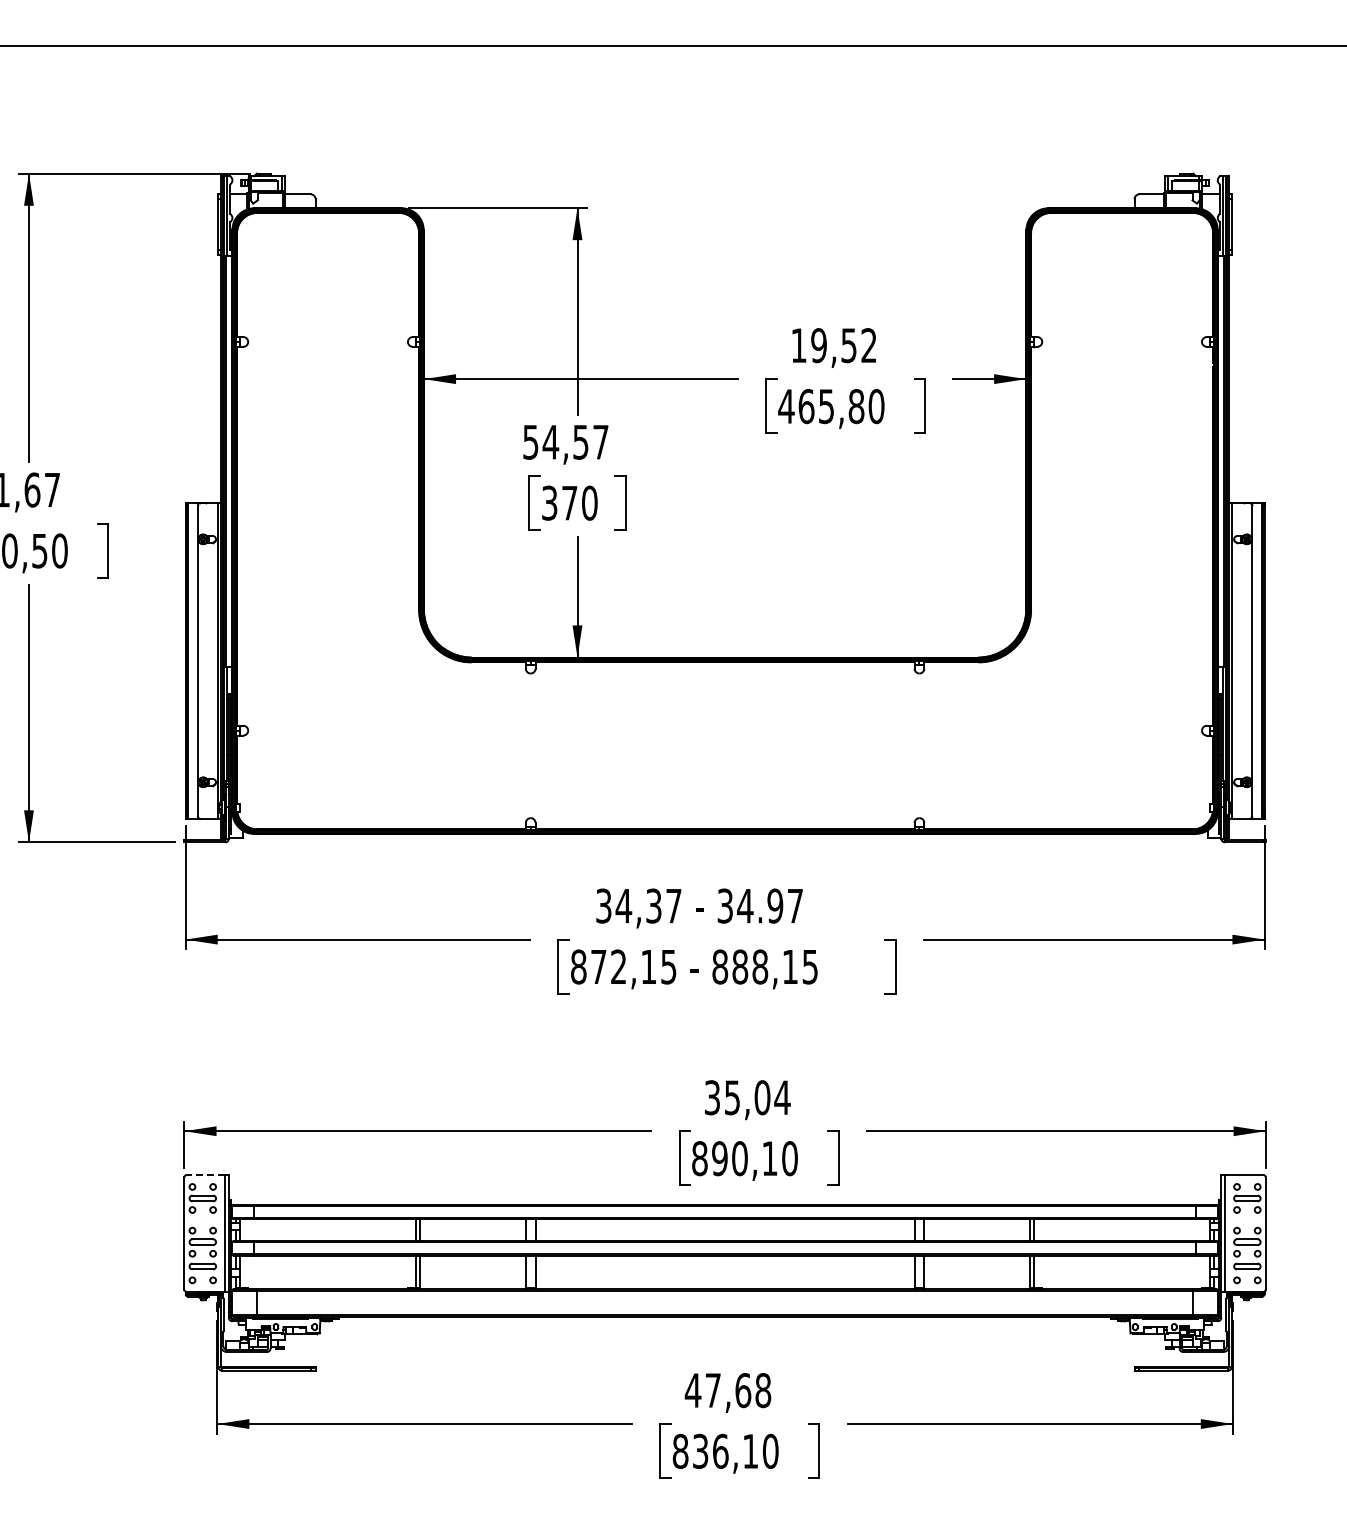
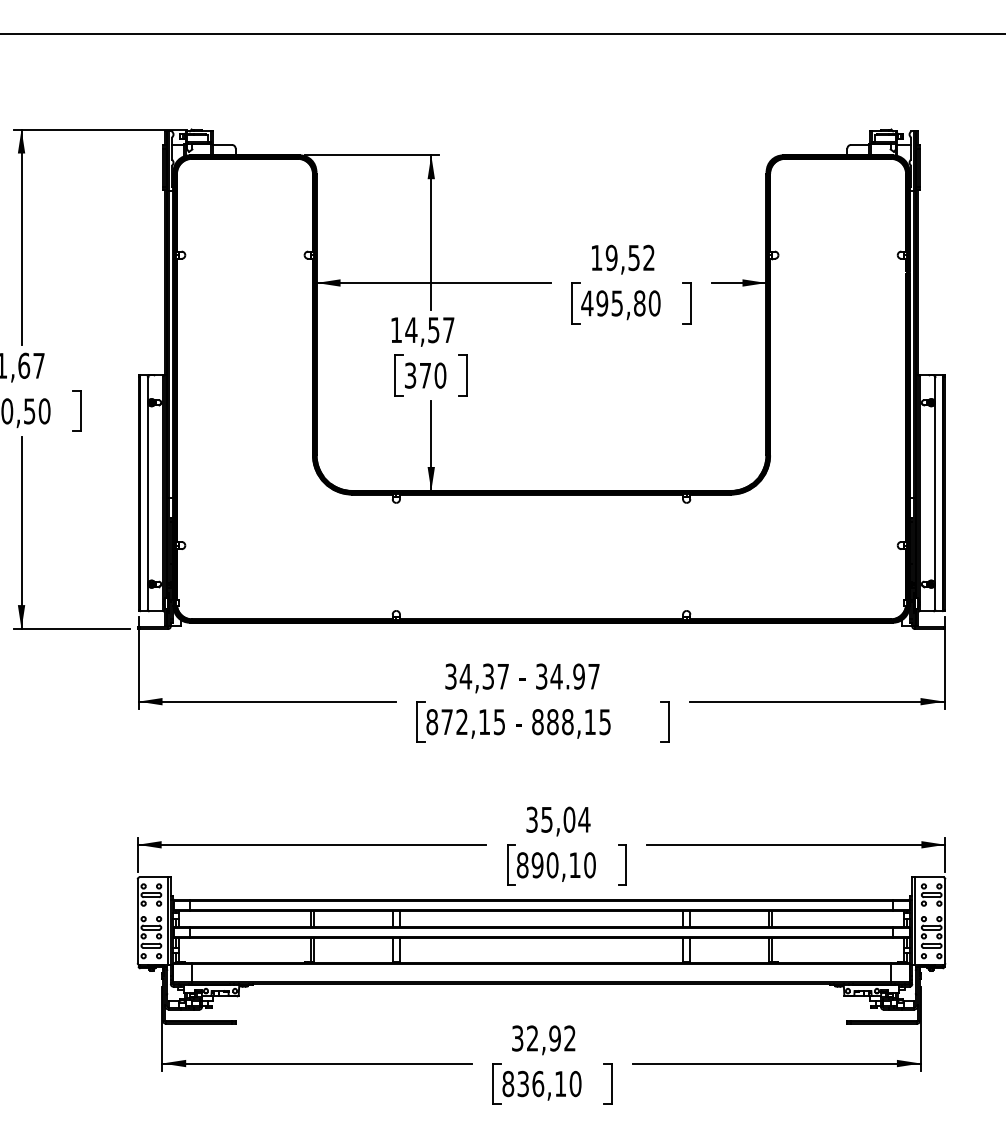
text: (806, 406) -> (602, 303), 465,80 -> 495,80
text: (530, 442) -> (396, 330), 54,57 -> 14,57
line: (205, 1174) -> (153, 877), dashed -> solid
text: (727, 1390) -> (543, 1038), 47,68 -> 32,92

